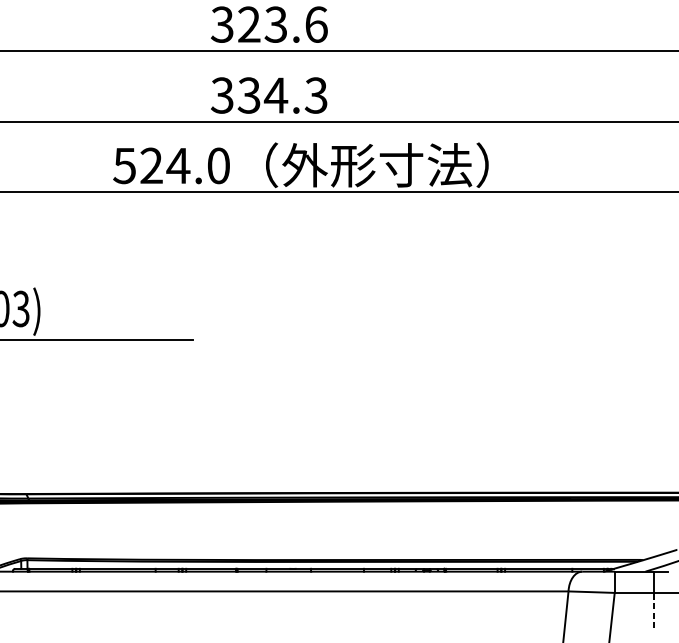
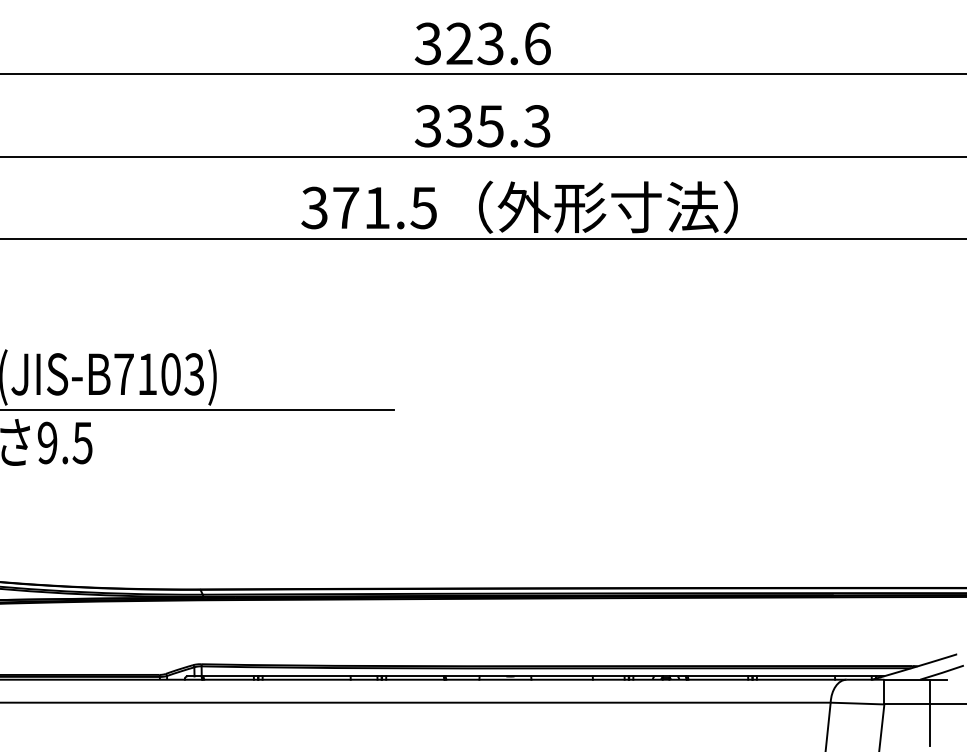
text: (275, 95) -> (490, 126), 334.3 -> 335.3
text: (170, 165) -> (368, 207), 524.0 -> 371.5
line: (654, 611) -> (930, 725), dashed -> solid

